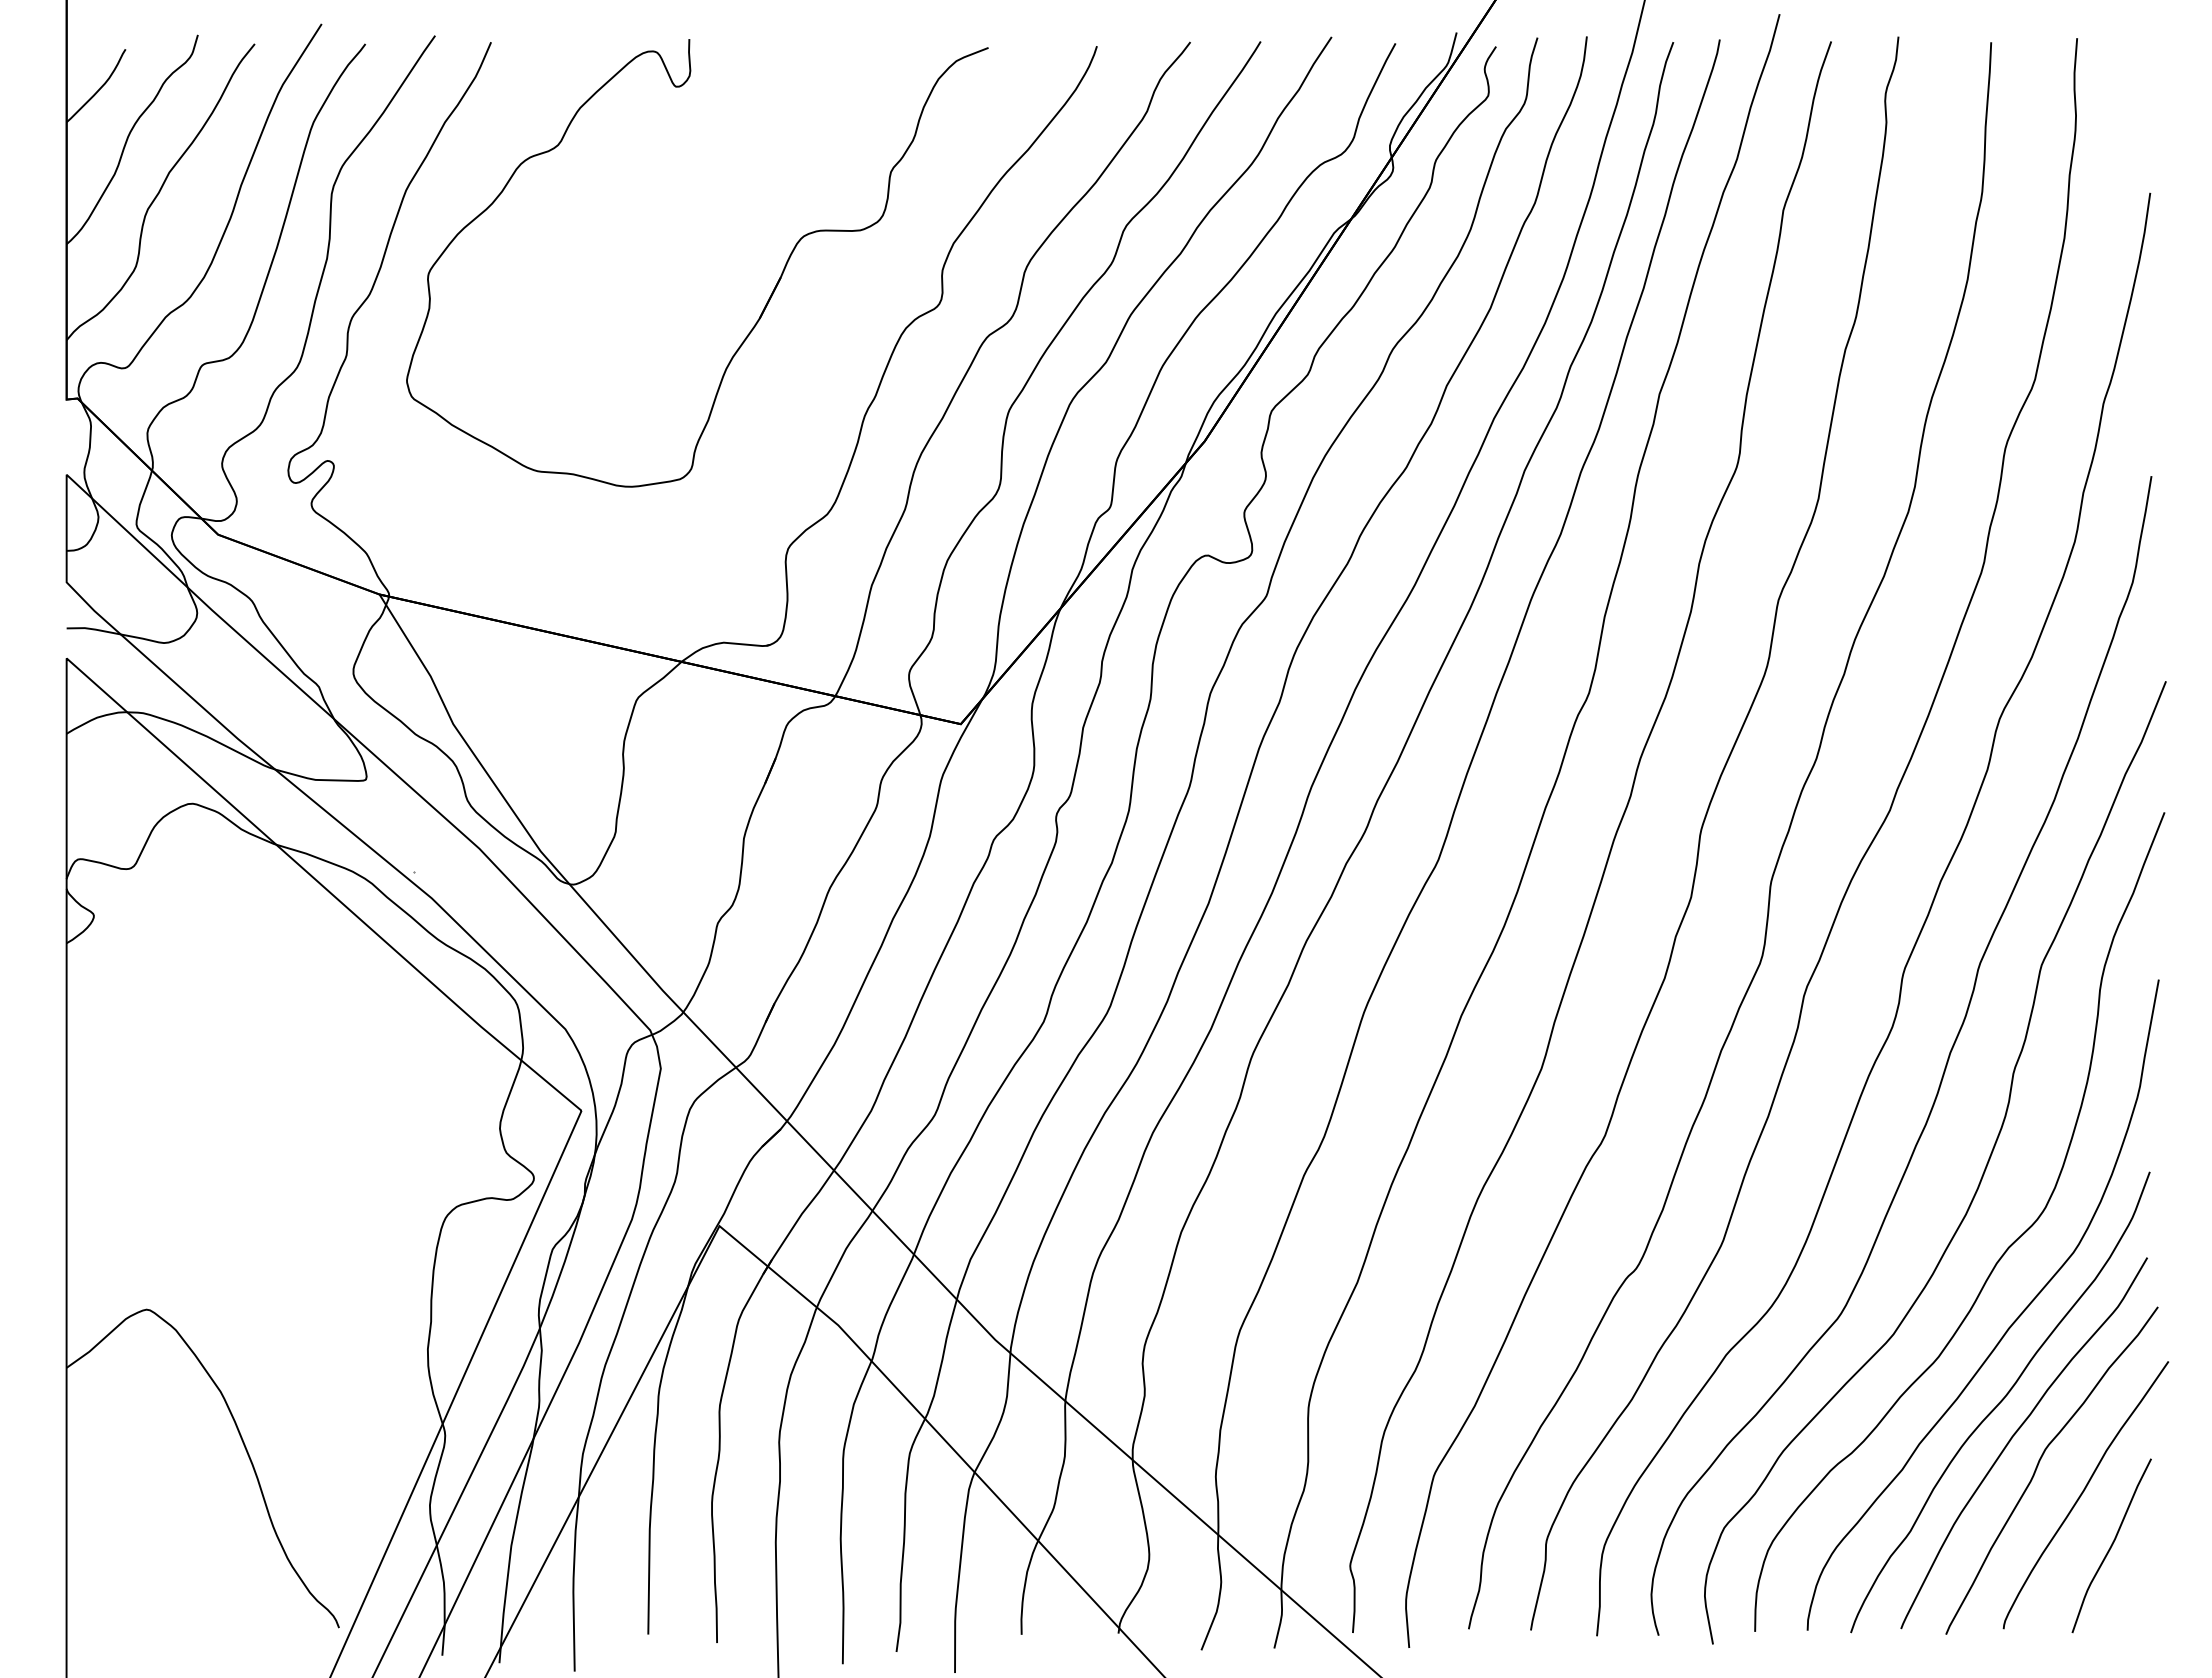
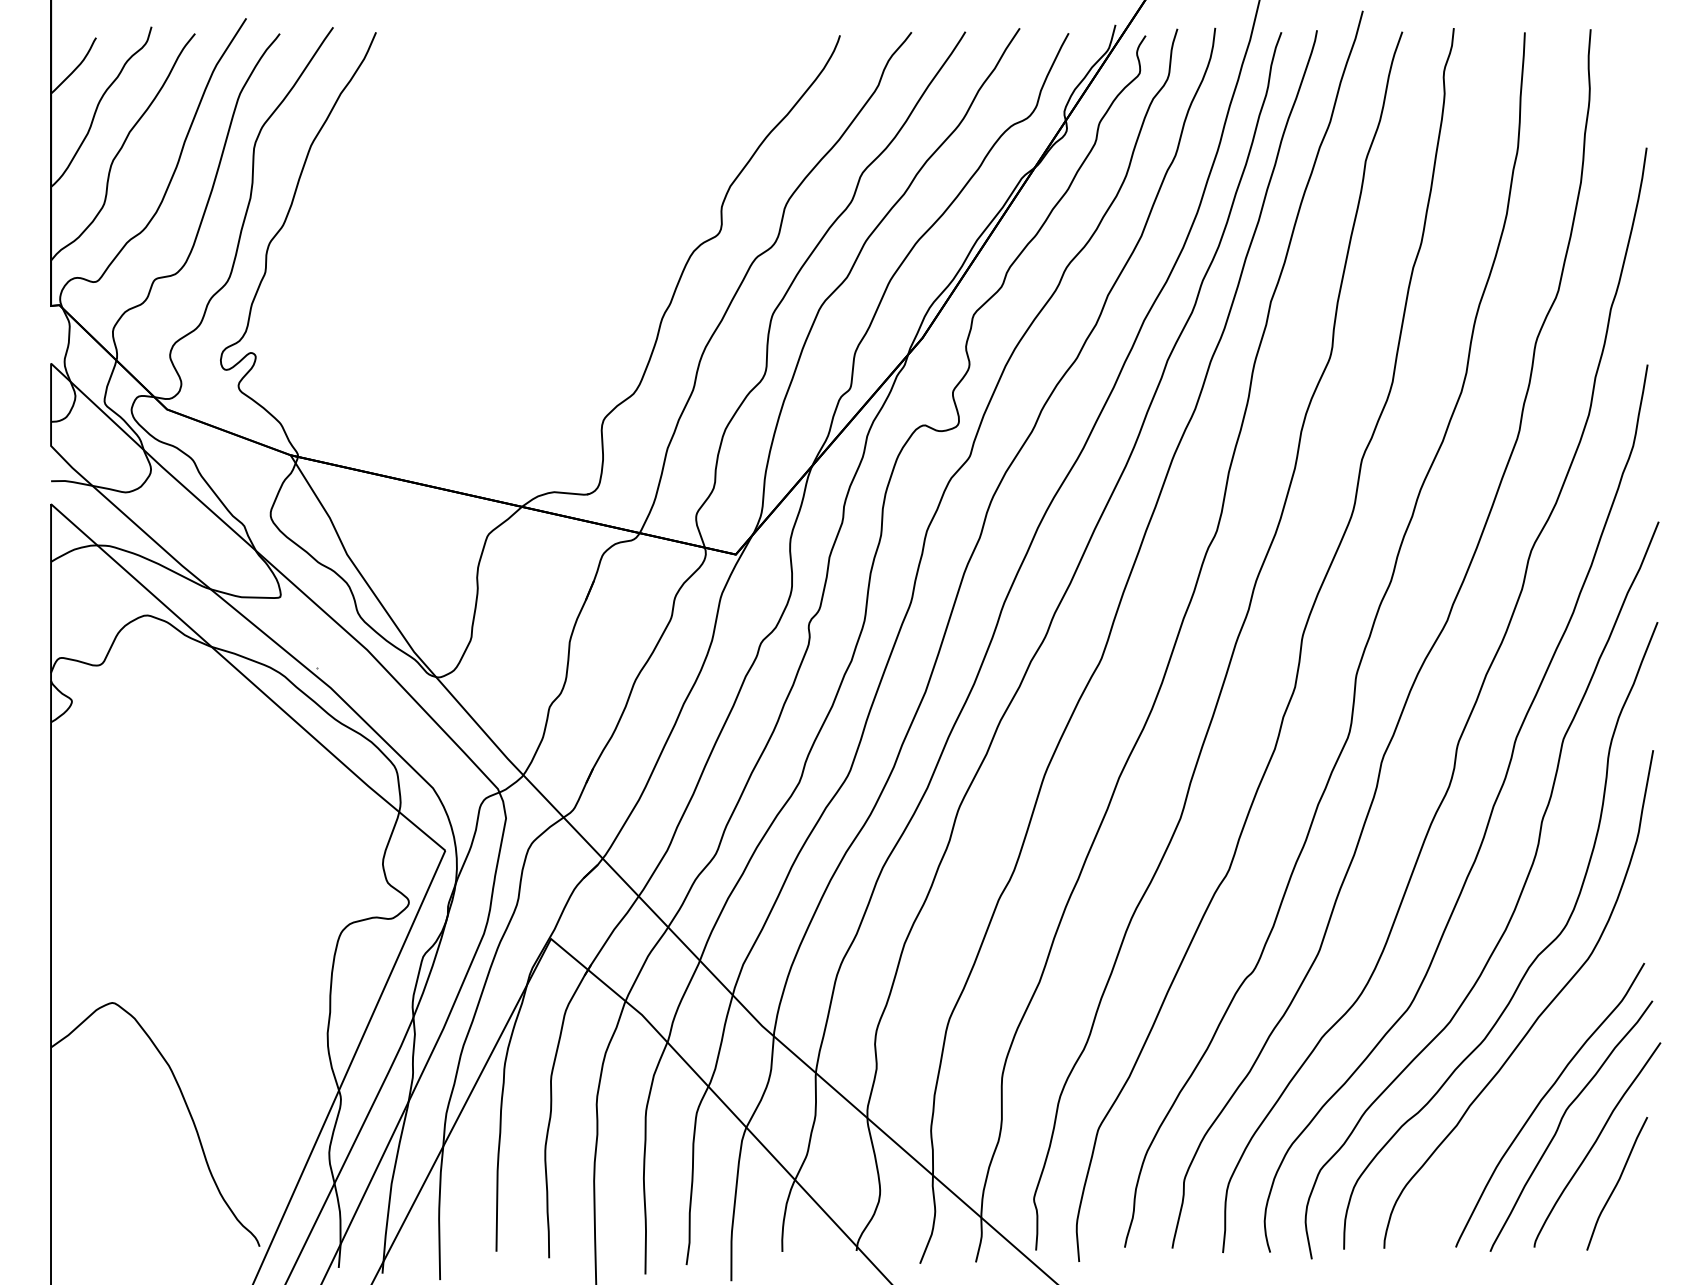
part: (768, 298) -> (588, 228), removed
curve: (2000, 1402) -> (1532, 1074), removed

